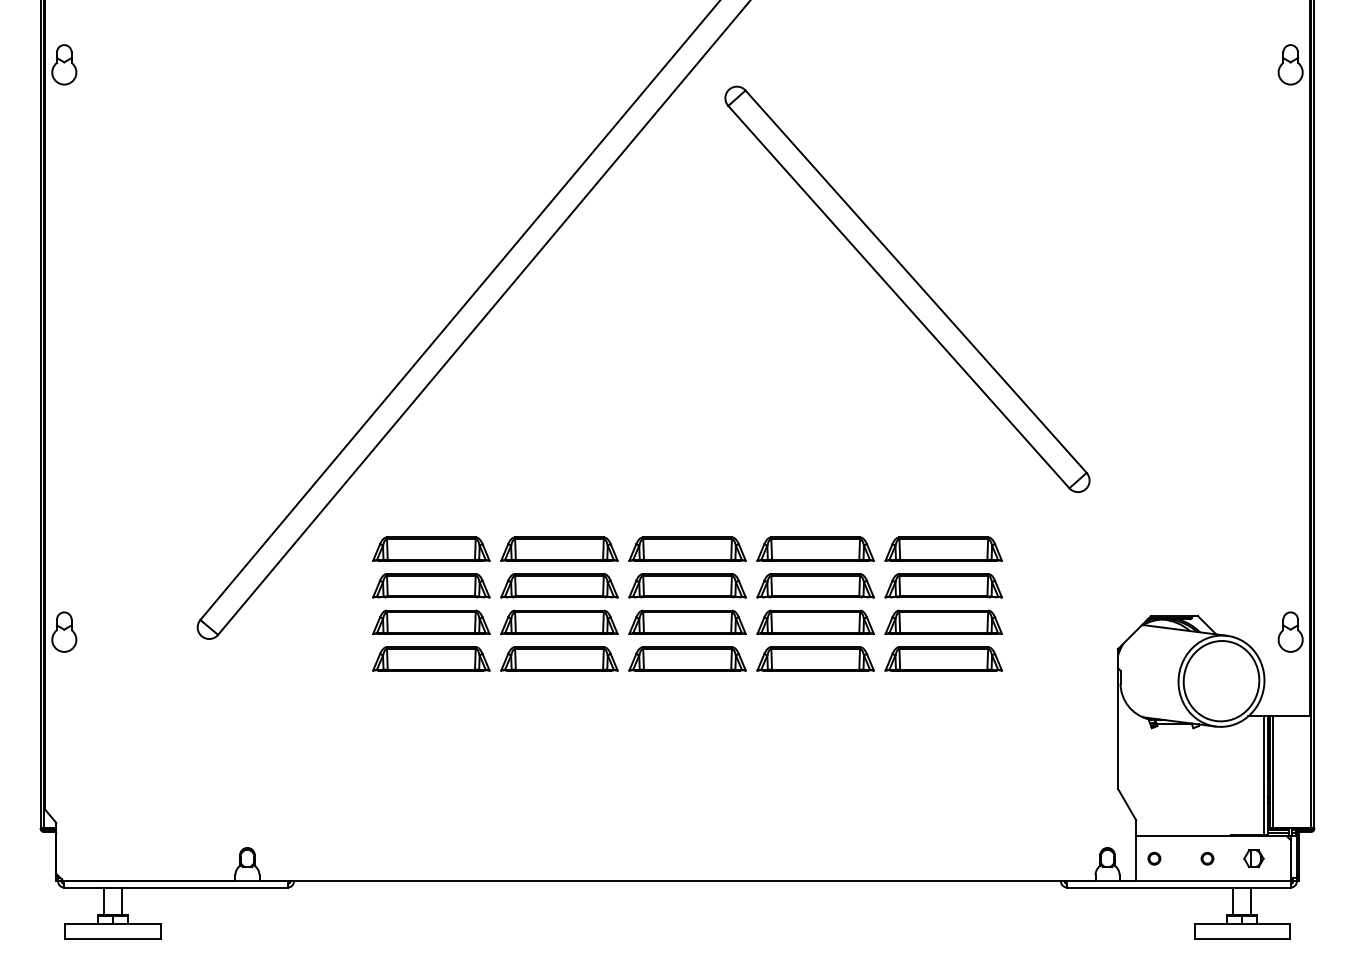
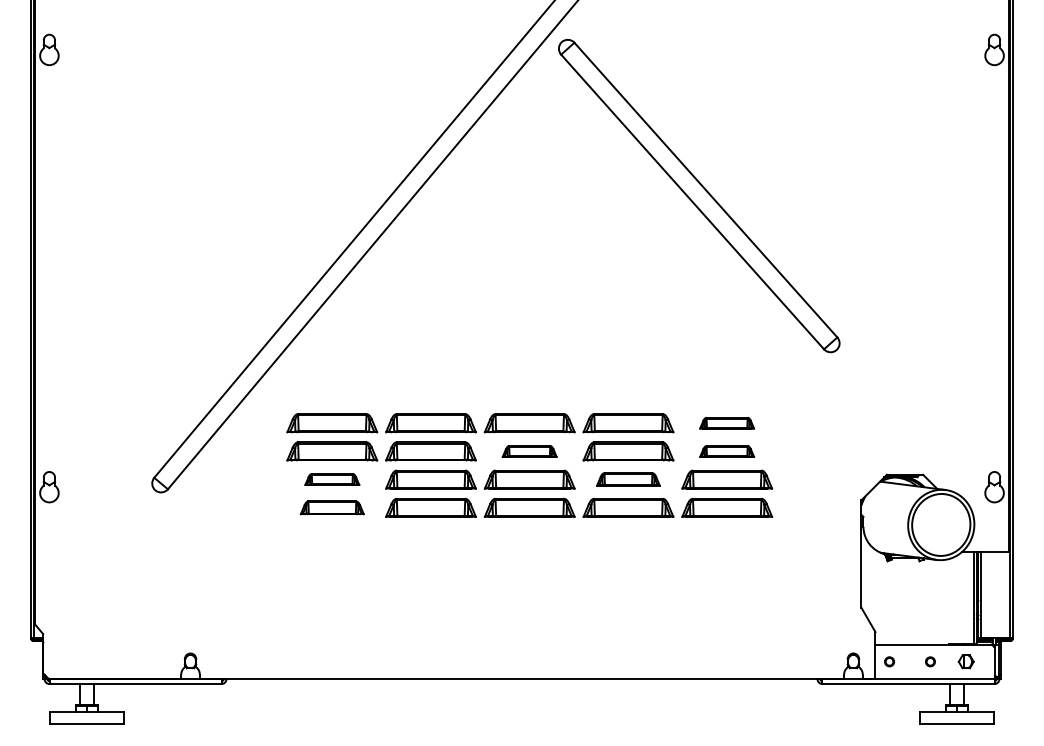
part: (907, 288) -> (699, 195), moved
part: (943, 548) -> (727, 422), size x0.6
part: (687, 585) -> (529, 451), size x0.6
part: (943, 585) -> (727, 451), size x0.6
part: (431, 621) -> (332, 478), size x0.6
part: (815, 621) -> (628, 478), size x0.7
part: (431, 658) -> (332, 507), size x0.7

